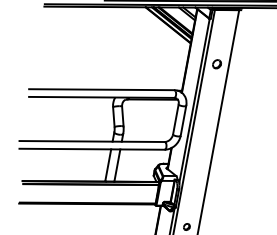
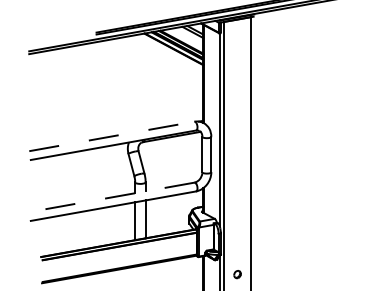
part: (216, 64) -> (237, 83), removed
line: (101, 89) -> (111, 136), solid -> dashed
line: (91, 141) -> (111, 197), solid -> dashed

